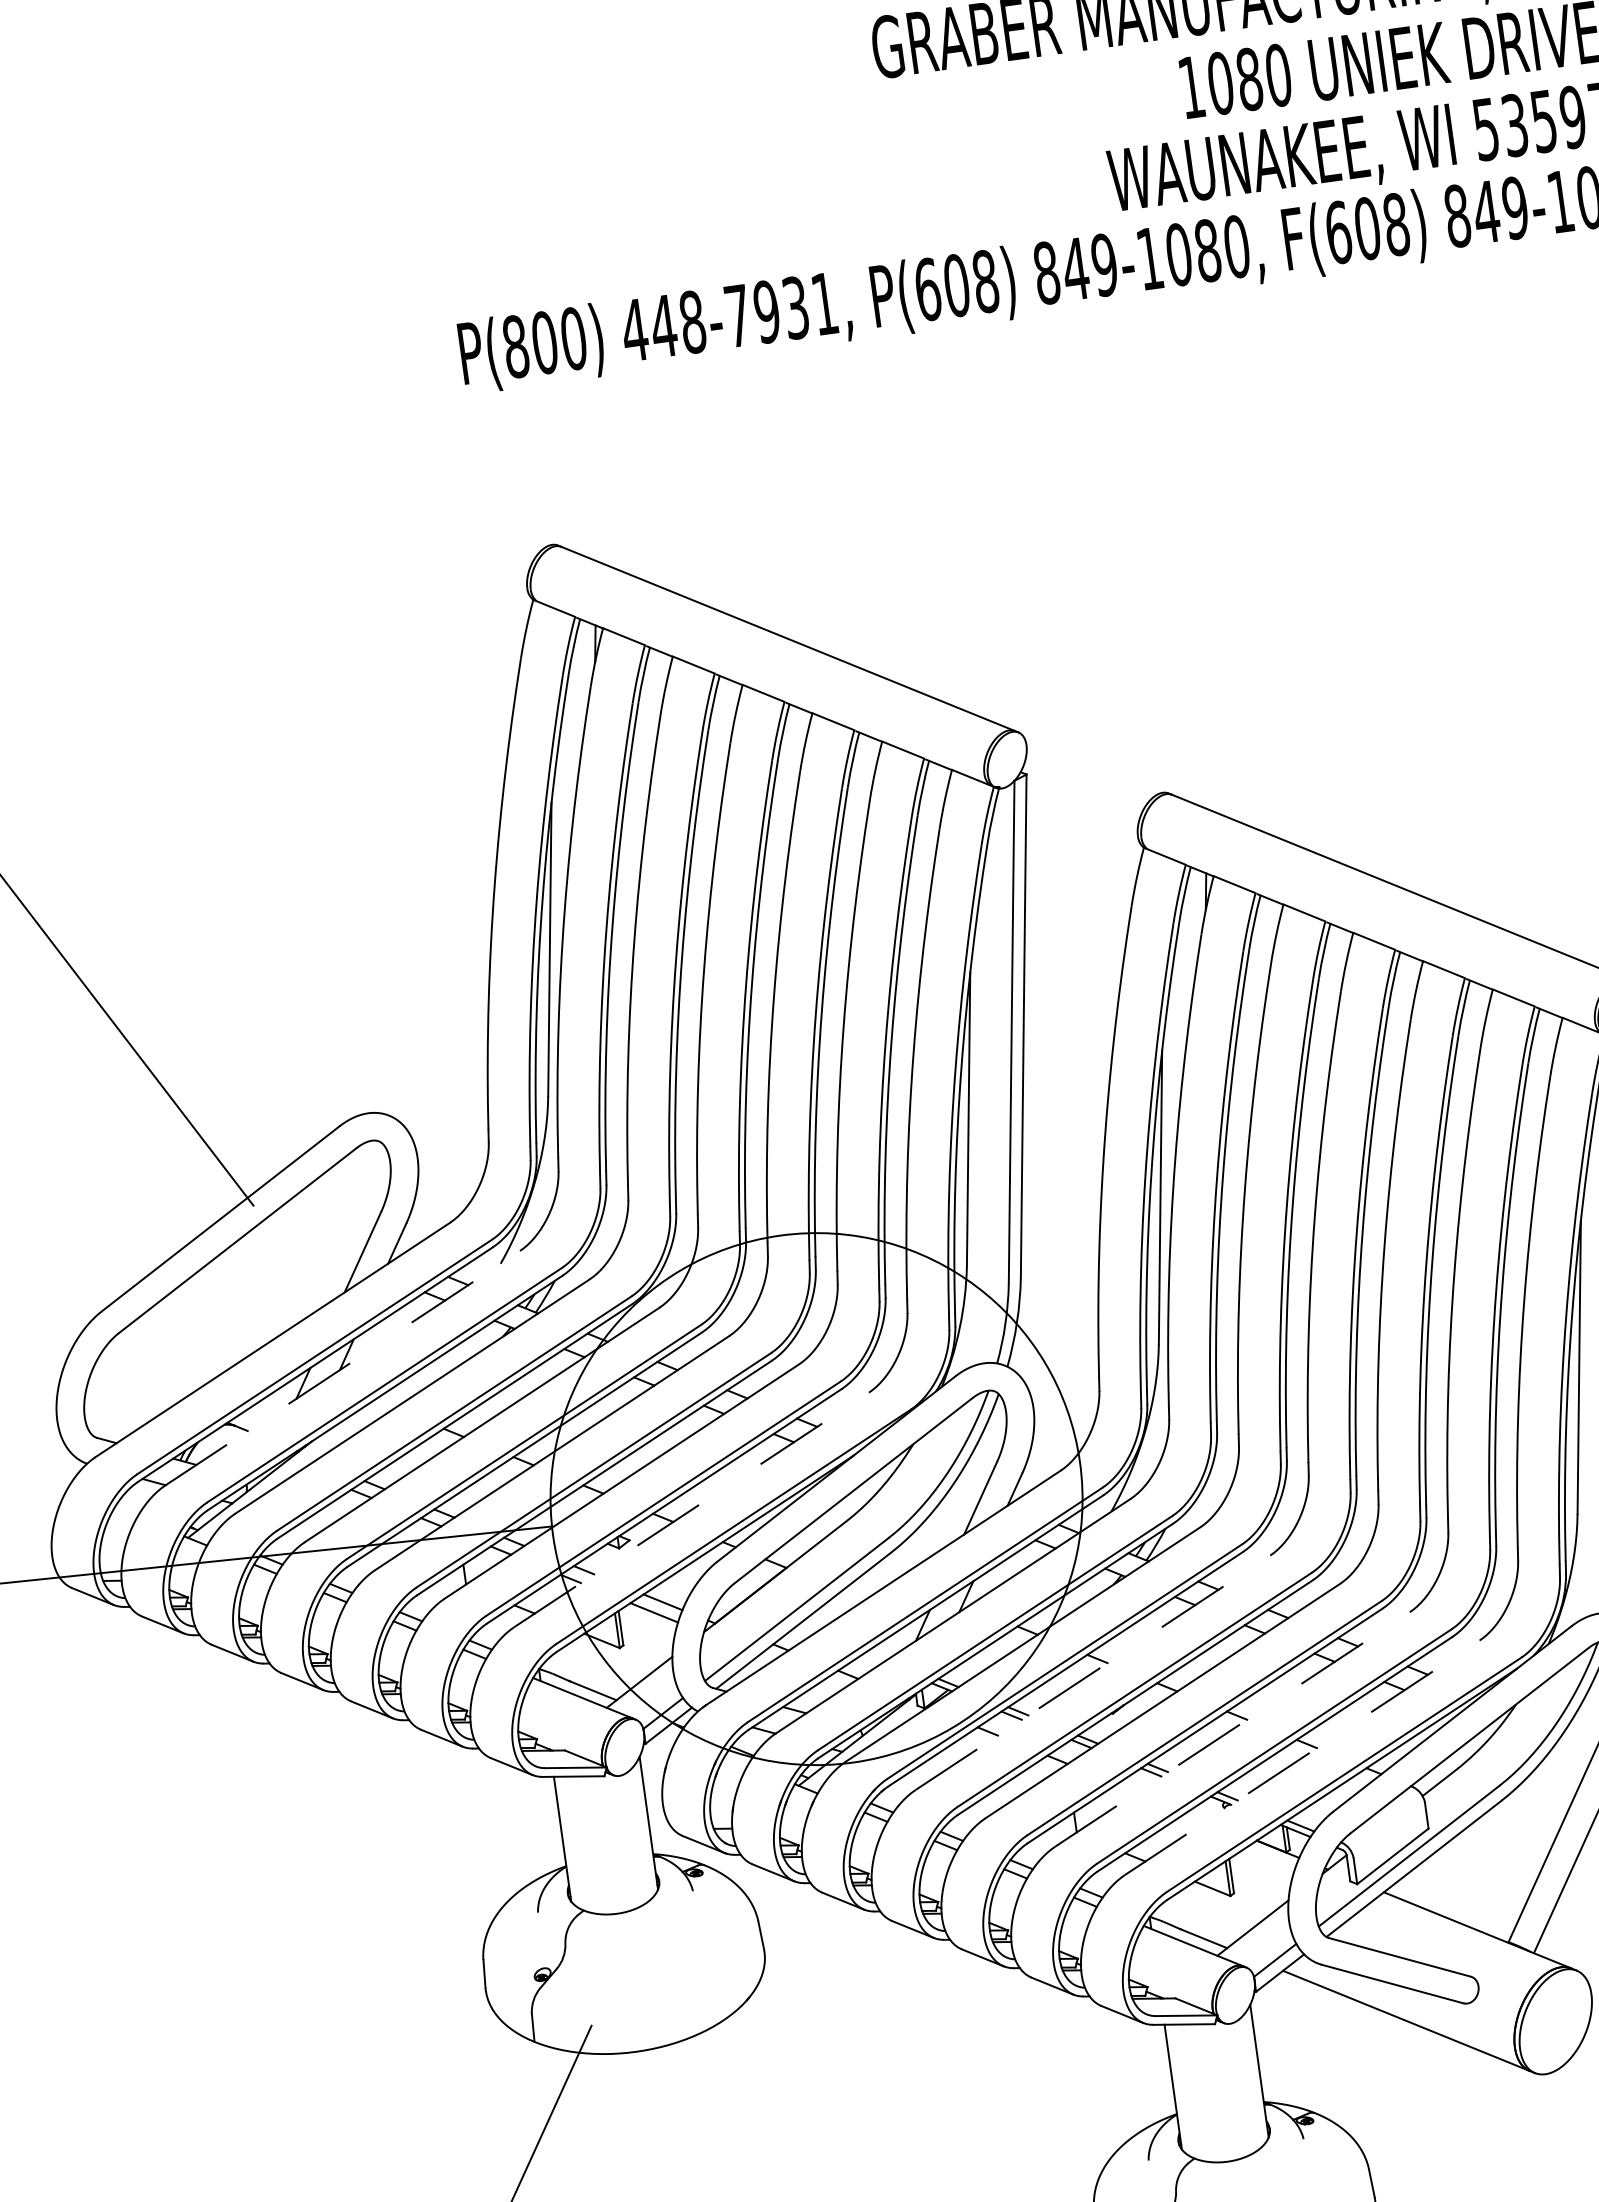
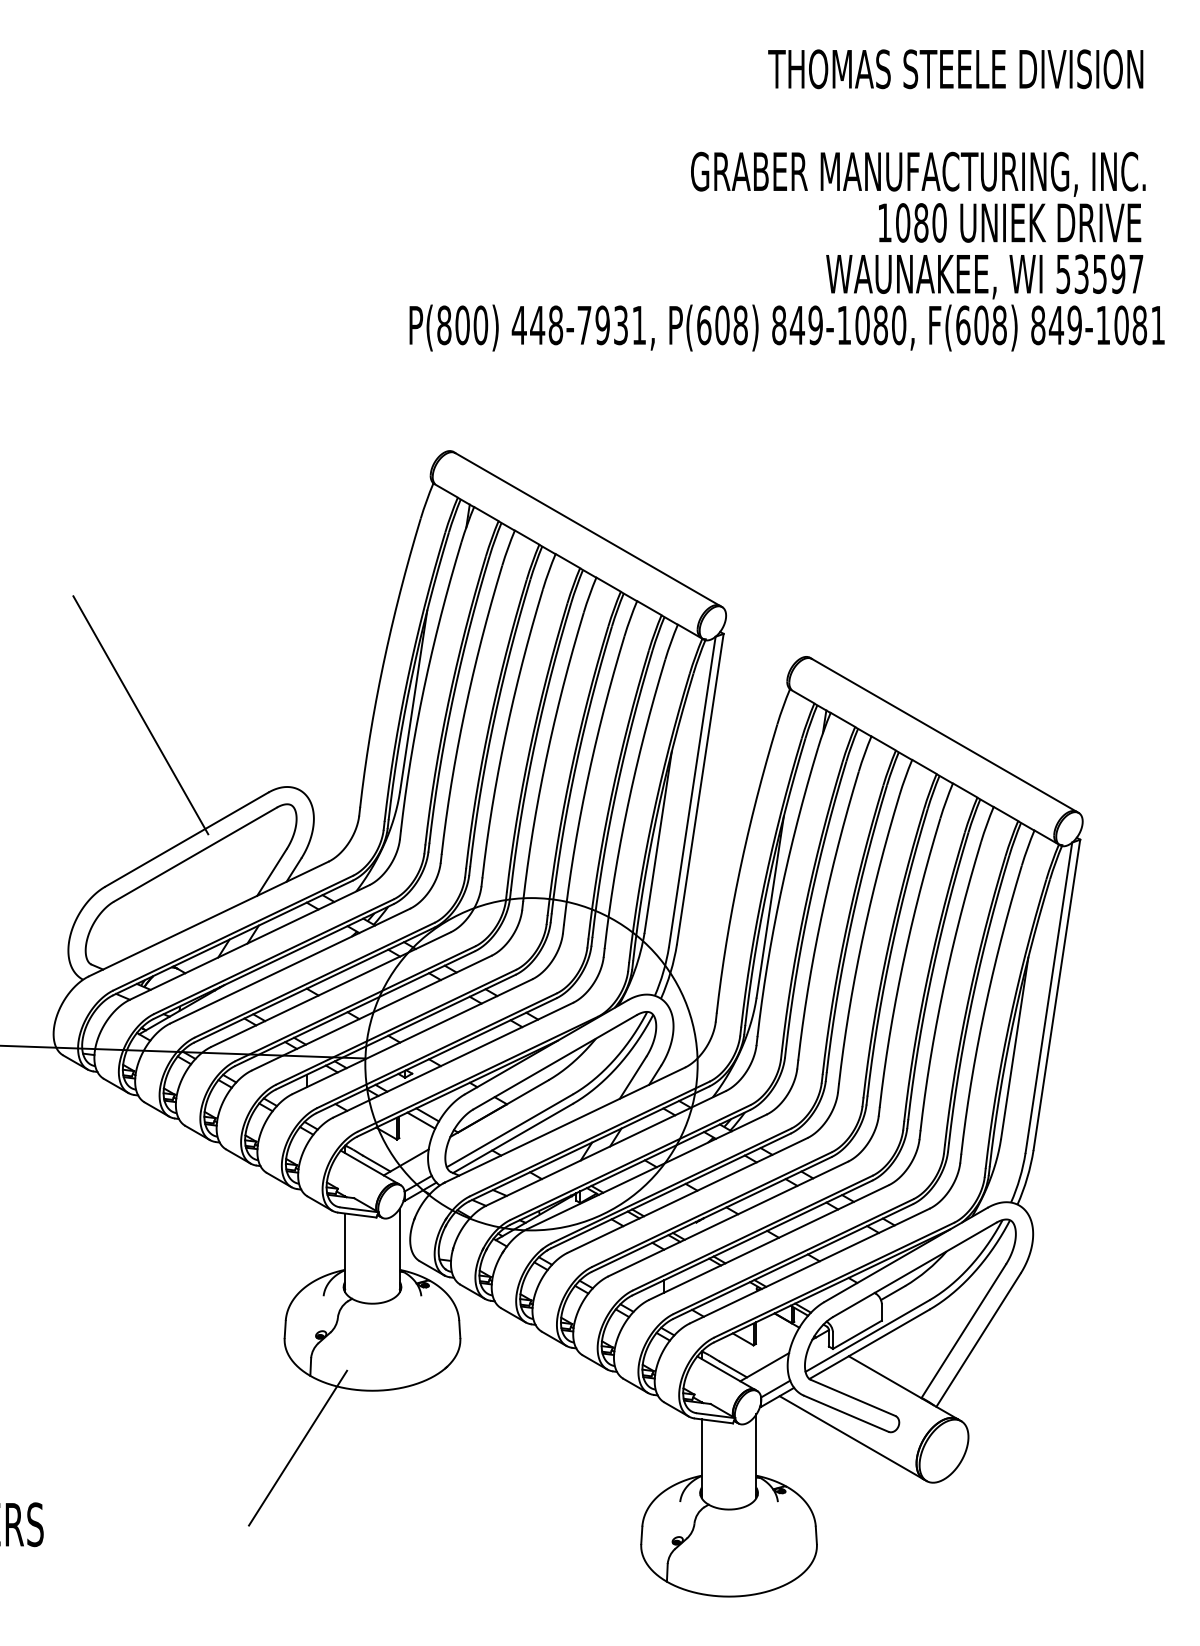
line: (342, 1368) -> (249, 942), dashed -> solid
line: (692, 1510) -> (453, 1060), dashed -> solid
line: (1092, 1672) -> (687, 1195), dashed -> solid
line: (1233, 1729) -> (769, 1242), dashed -> solid
line: (1301, 1758) -> (809, 1266), dashed -> solid

